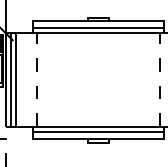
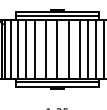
line: (26, 80) -> (11, 49), added
line: (37, 80) -> (18, 49), dashed -> solid
line: (49, 80) -> (26, 49), added
line: (62, 80) -> (34, 49), added
line: (79, 80) -> (45, 49), added
line: (98, 80) -> (57, 49), added
line: (117, 80) -> (69, 49), added
line: (133, 80) -> (79, 49), added
line: (147, 80) -> (88, 49), added
line: (160, 80) -> (96, 49), dashed -> solid

